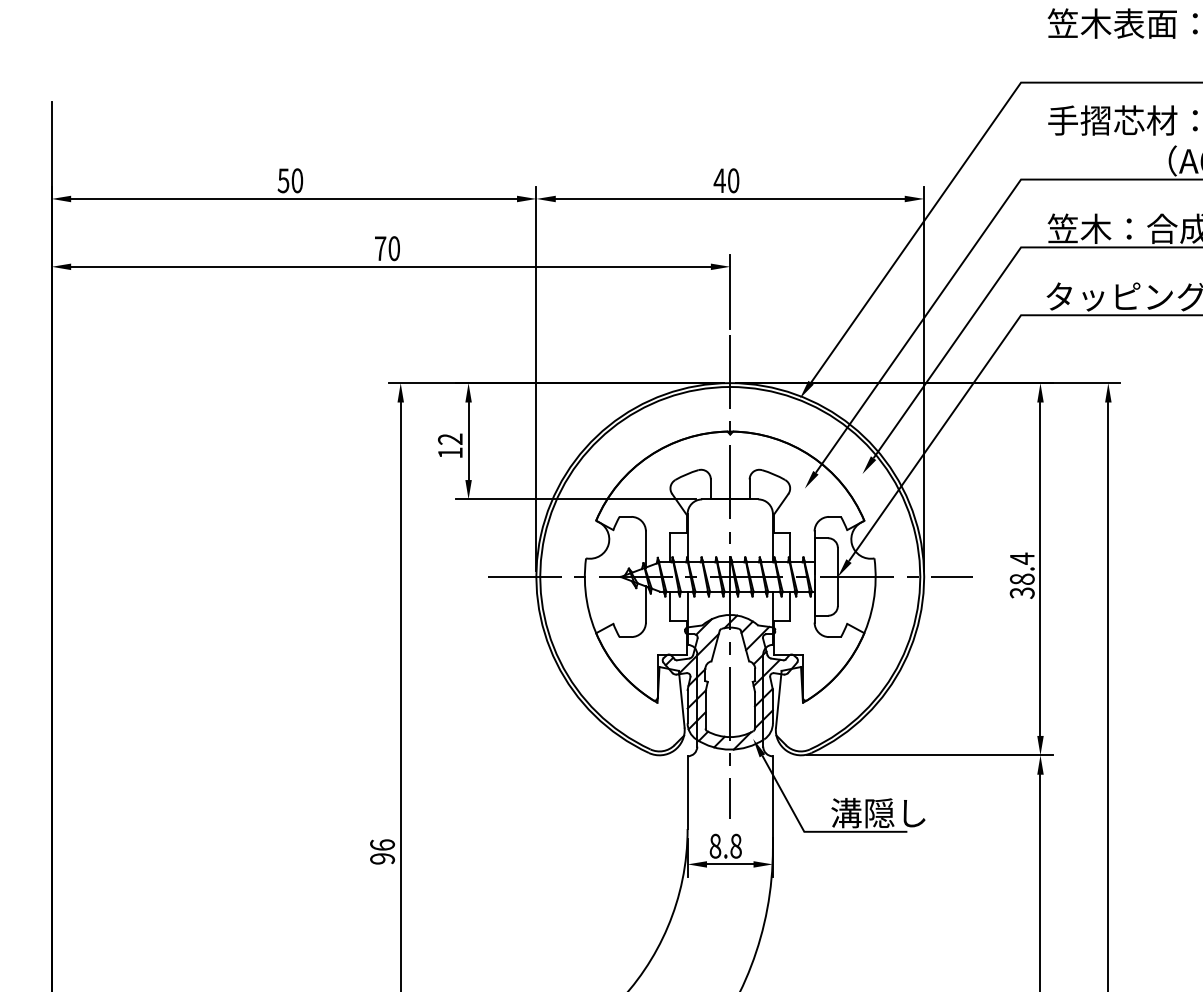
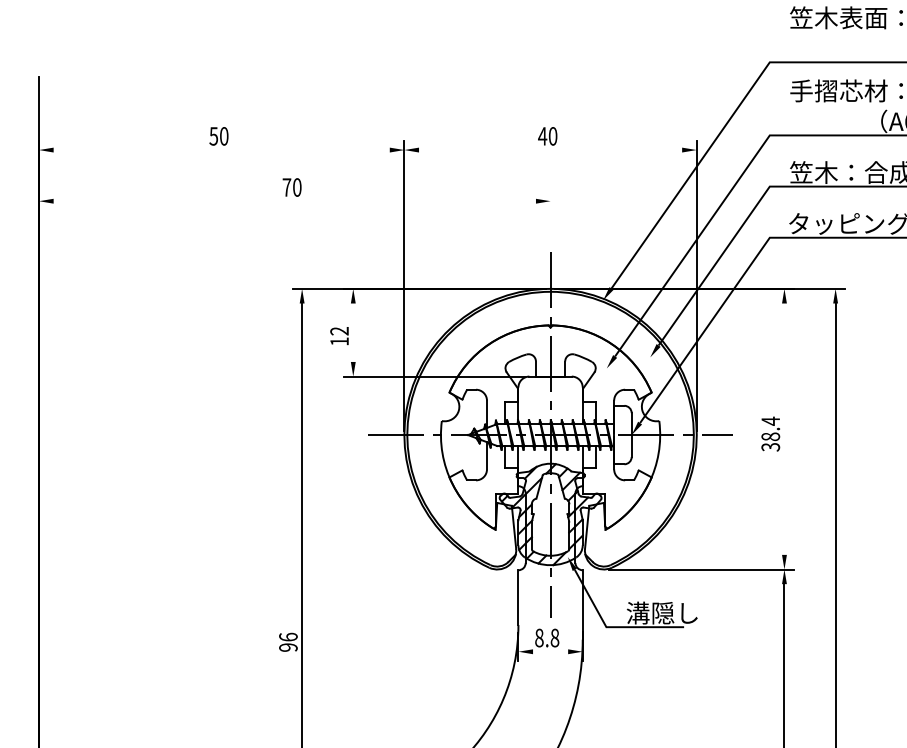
line: (293, 199) -> (221, 150), removed
line: (730, 199) -> (550, 150), removed
line: (390, 267) -> (294, 201), removed
line: (730, 291) -> (550, 219), removed
line: (468, 440) -> (353, 332), removed
line: (1040, 568) -> (784, 428), removed
line: (730, 864) -> (550, 651), removed

